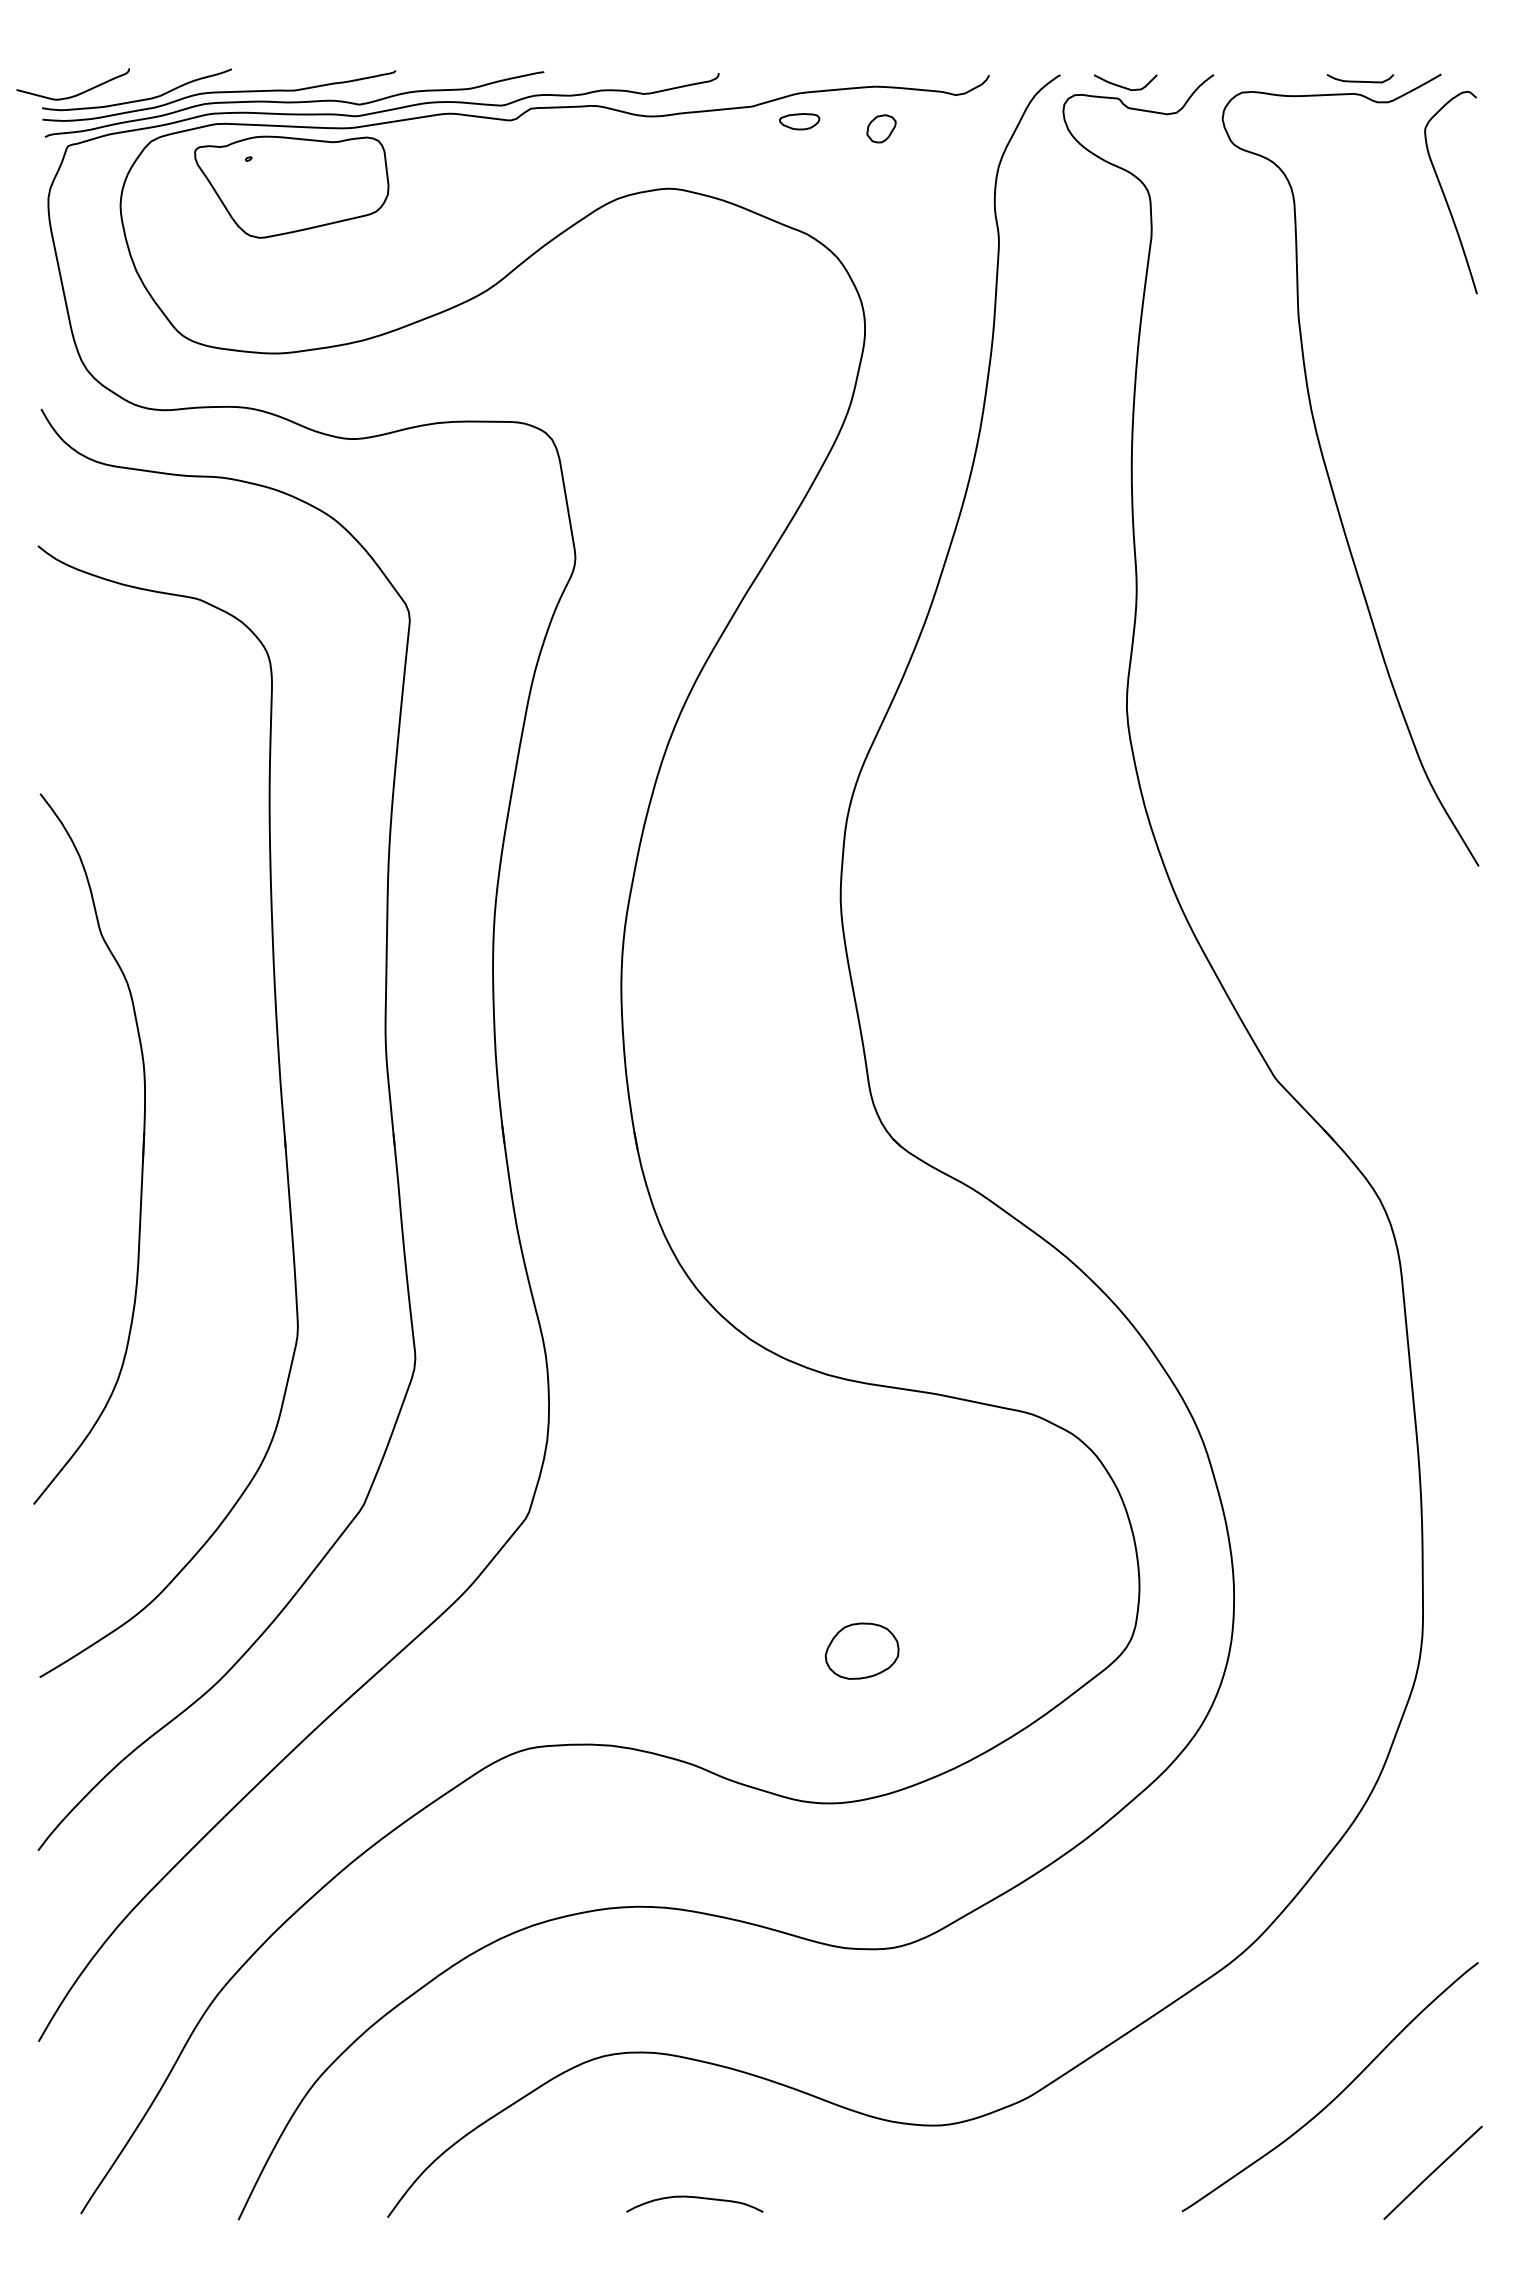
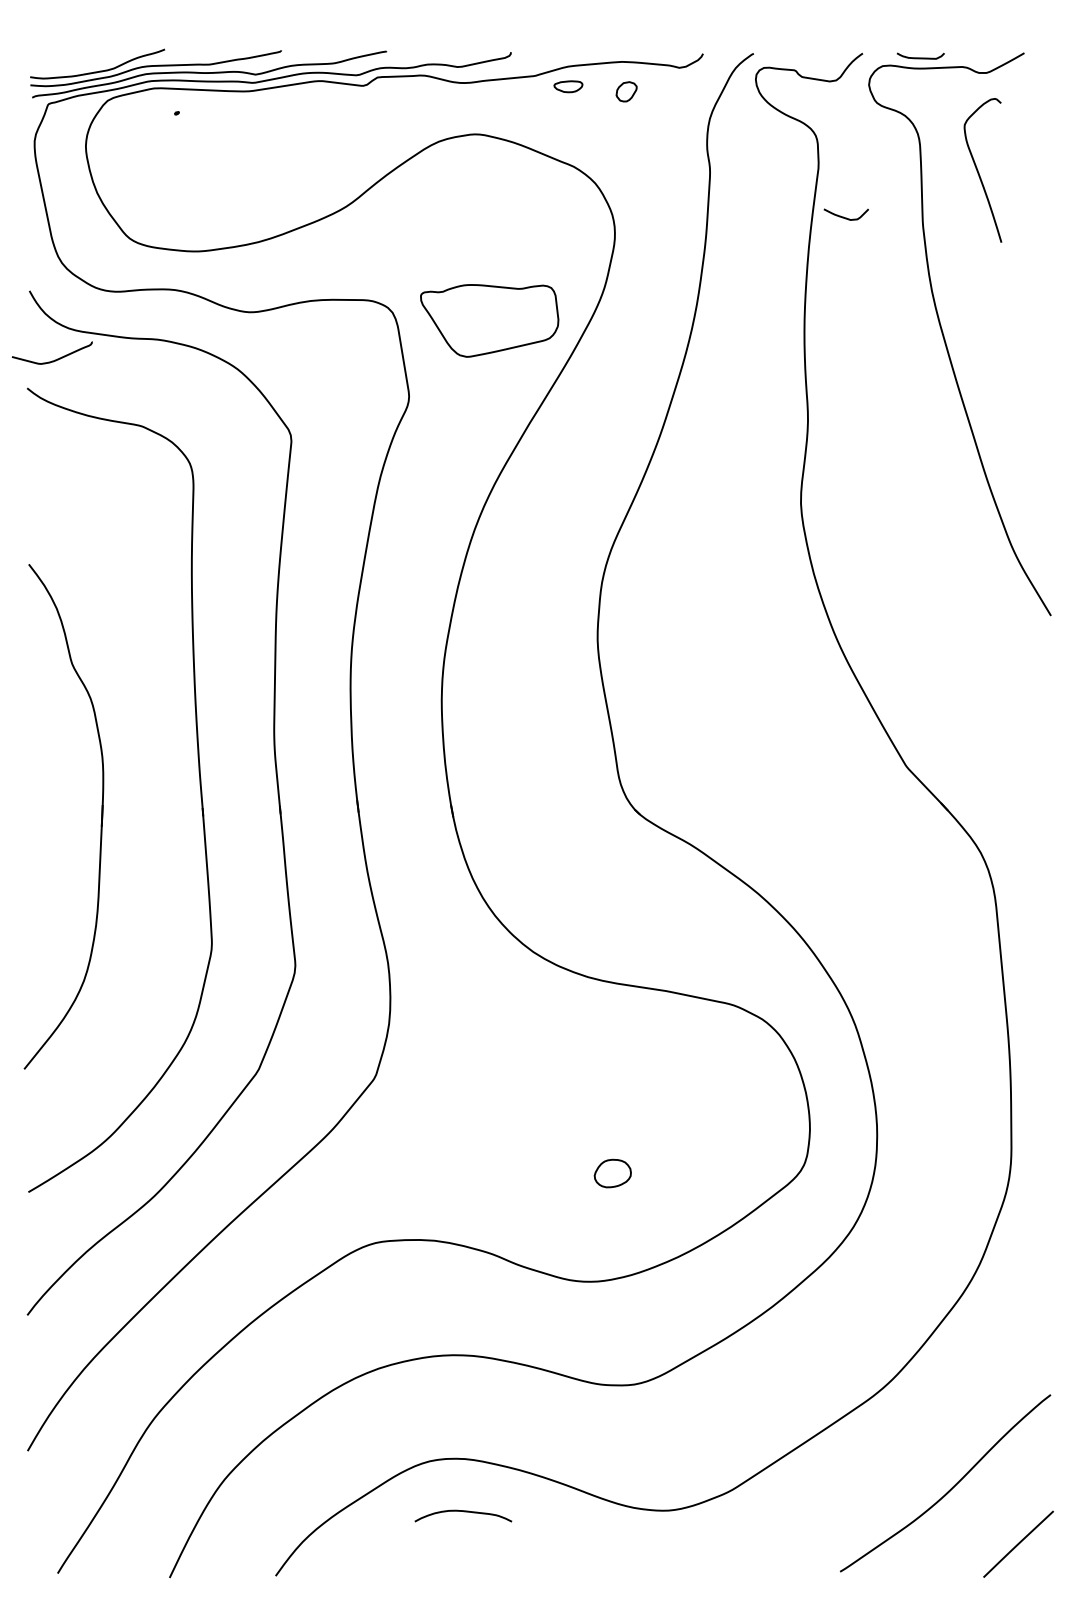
curve: (1360, 80) -> (920, 57), moved
curve: (1124, 86) -> (845, 217), moved
curve: (76, 94) -> (54, 360), moved
part: (291, 186) -> (489, 320), moved
curve: (1445, 195) -> (979, 172), moved
part: (861, 1650) -> (612, 1173), size x0.7
curve: (694, 2198) -> (463, 1512), moved

